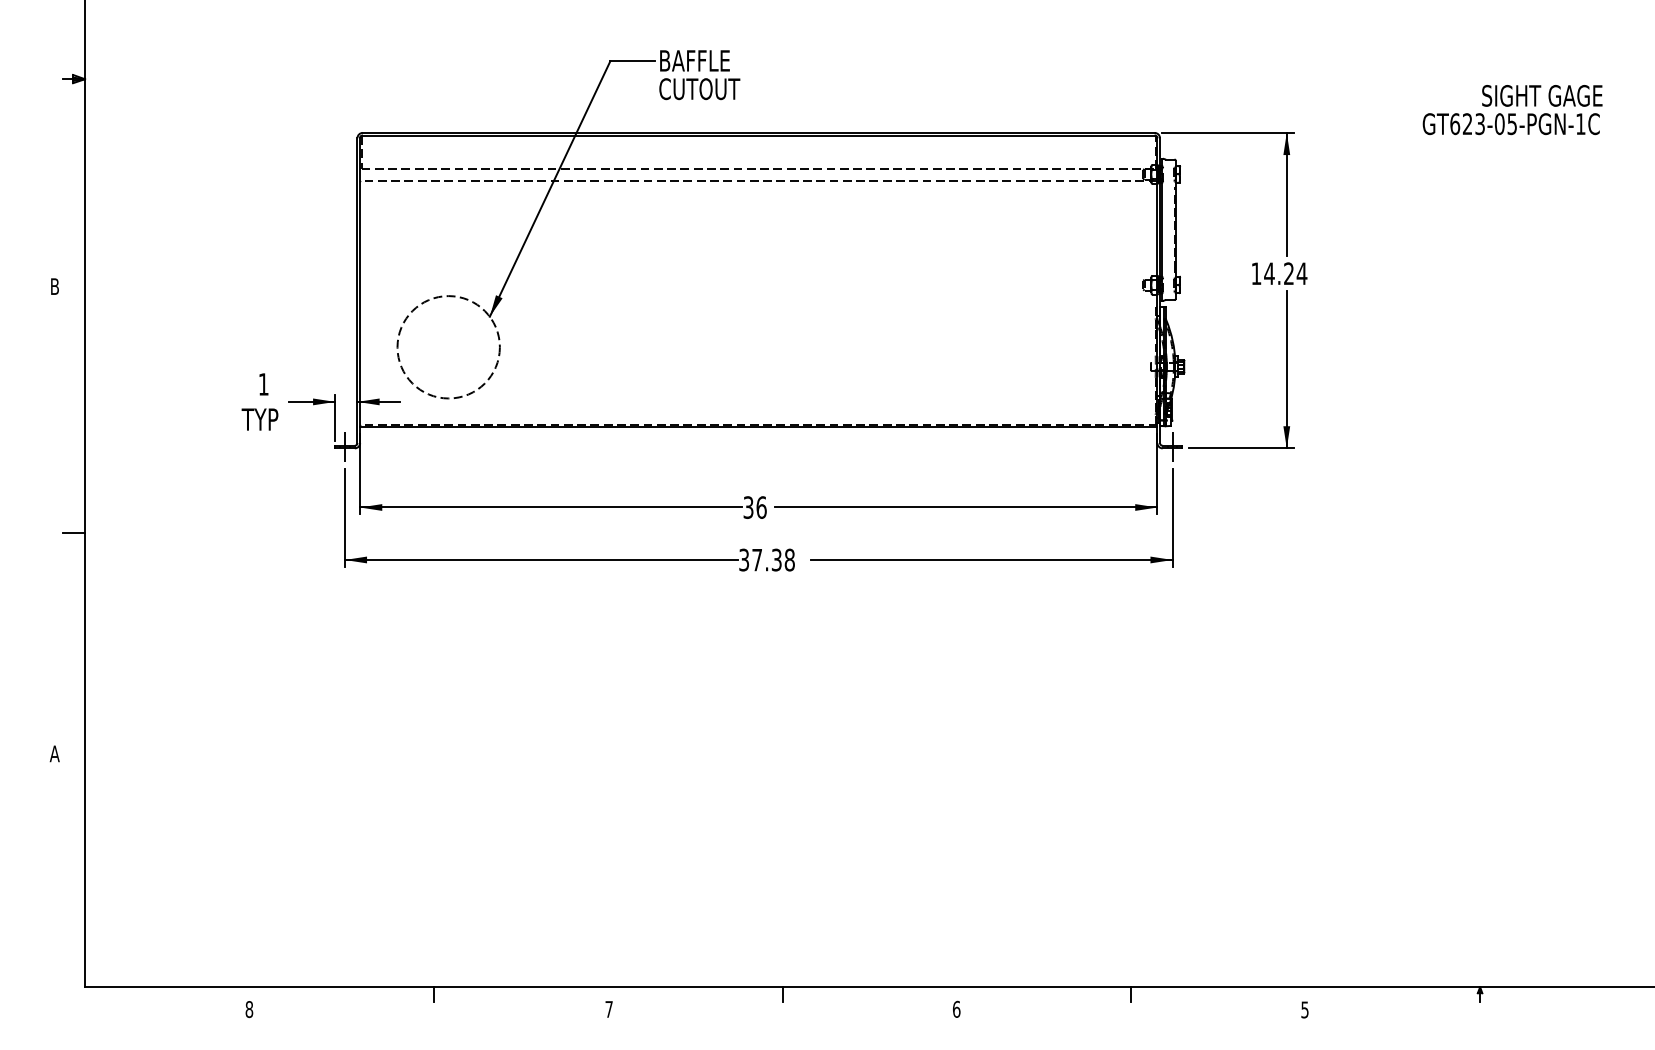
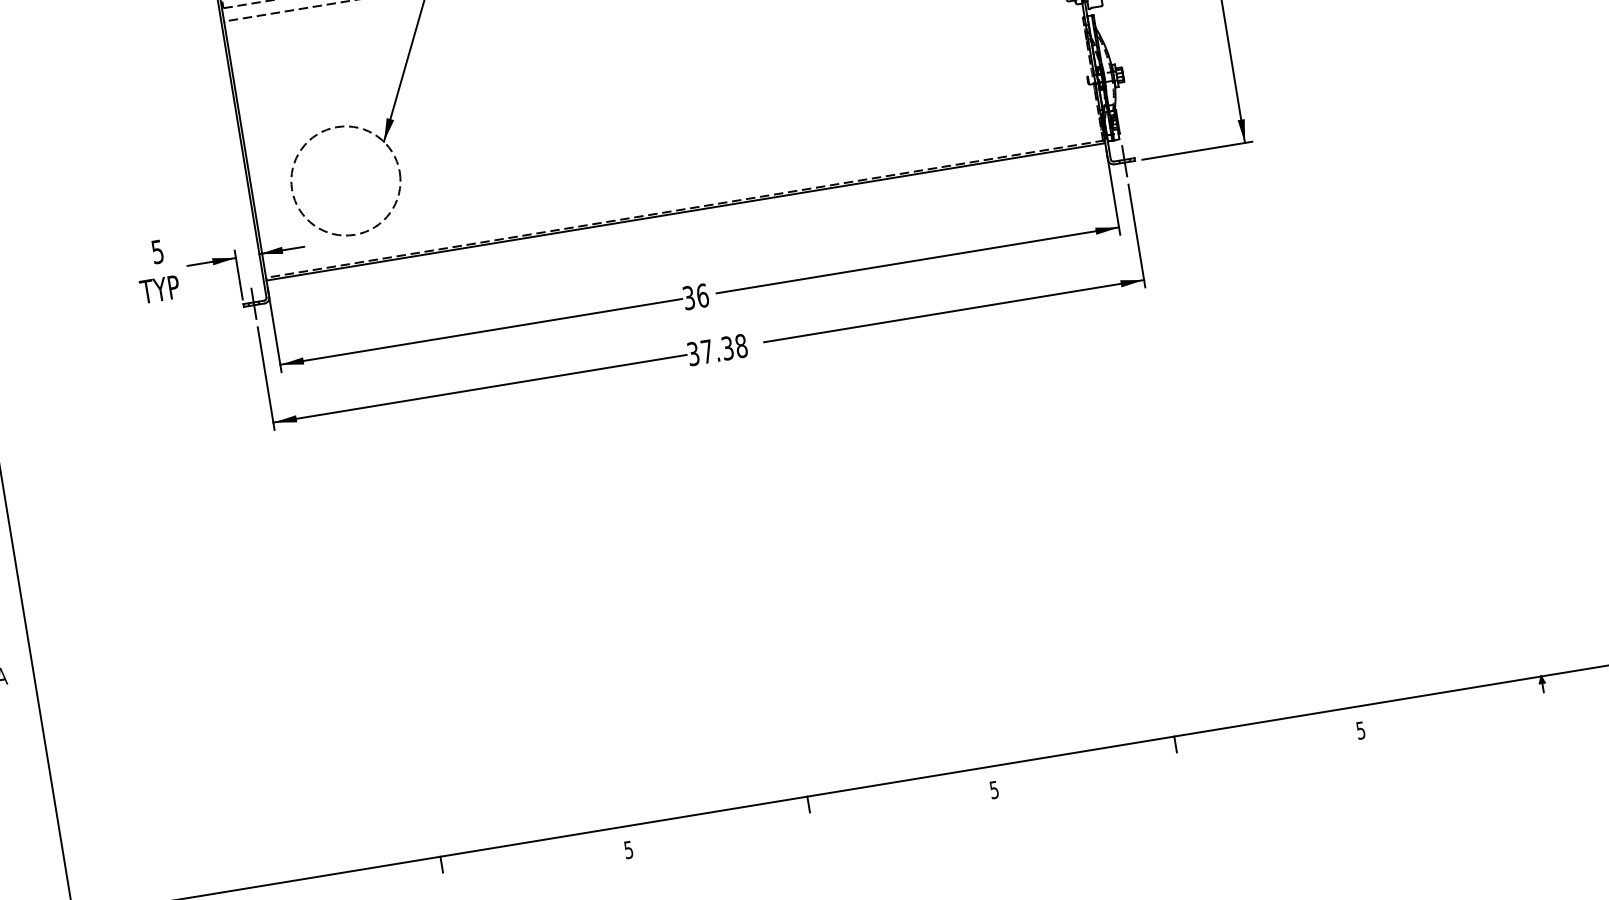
text: (263, 384) -> (157, 252), 1 -> 5
text: (956, 1008) -> (994, 789), 6 -> 5
text: (608, 1009) -> (628, 850), 7 -> 5

